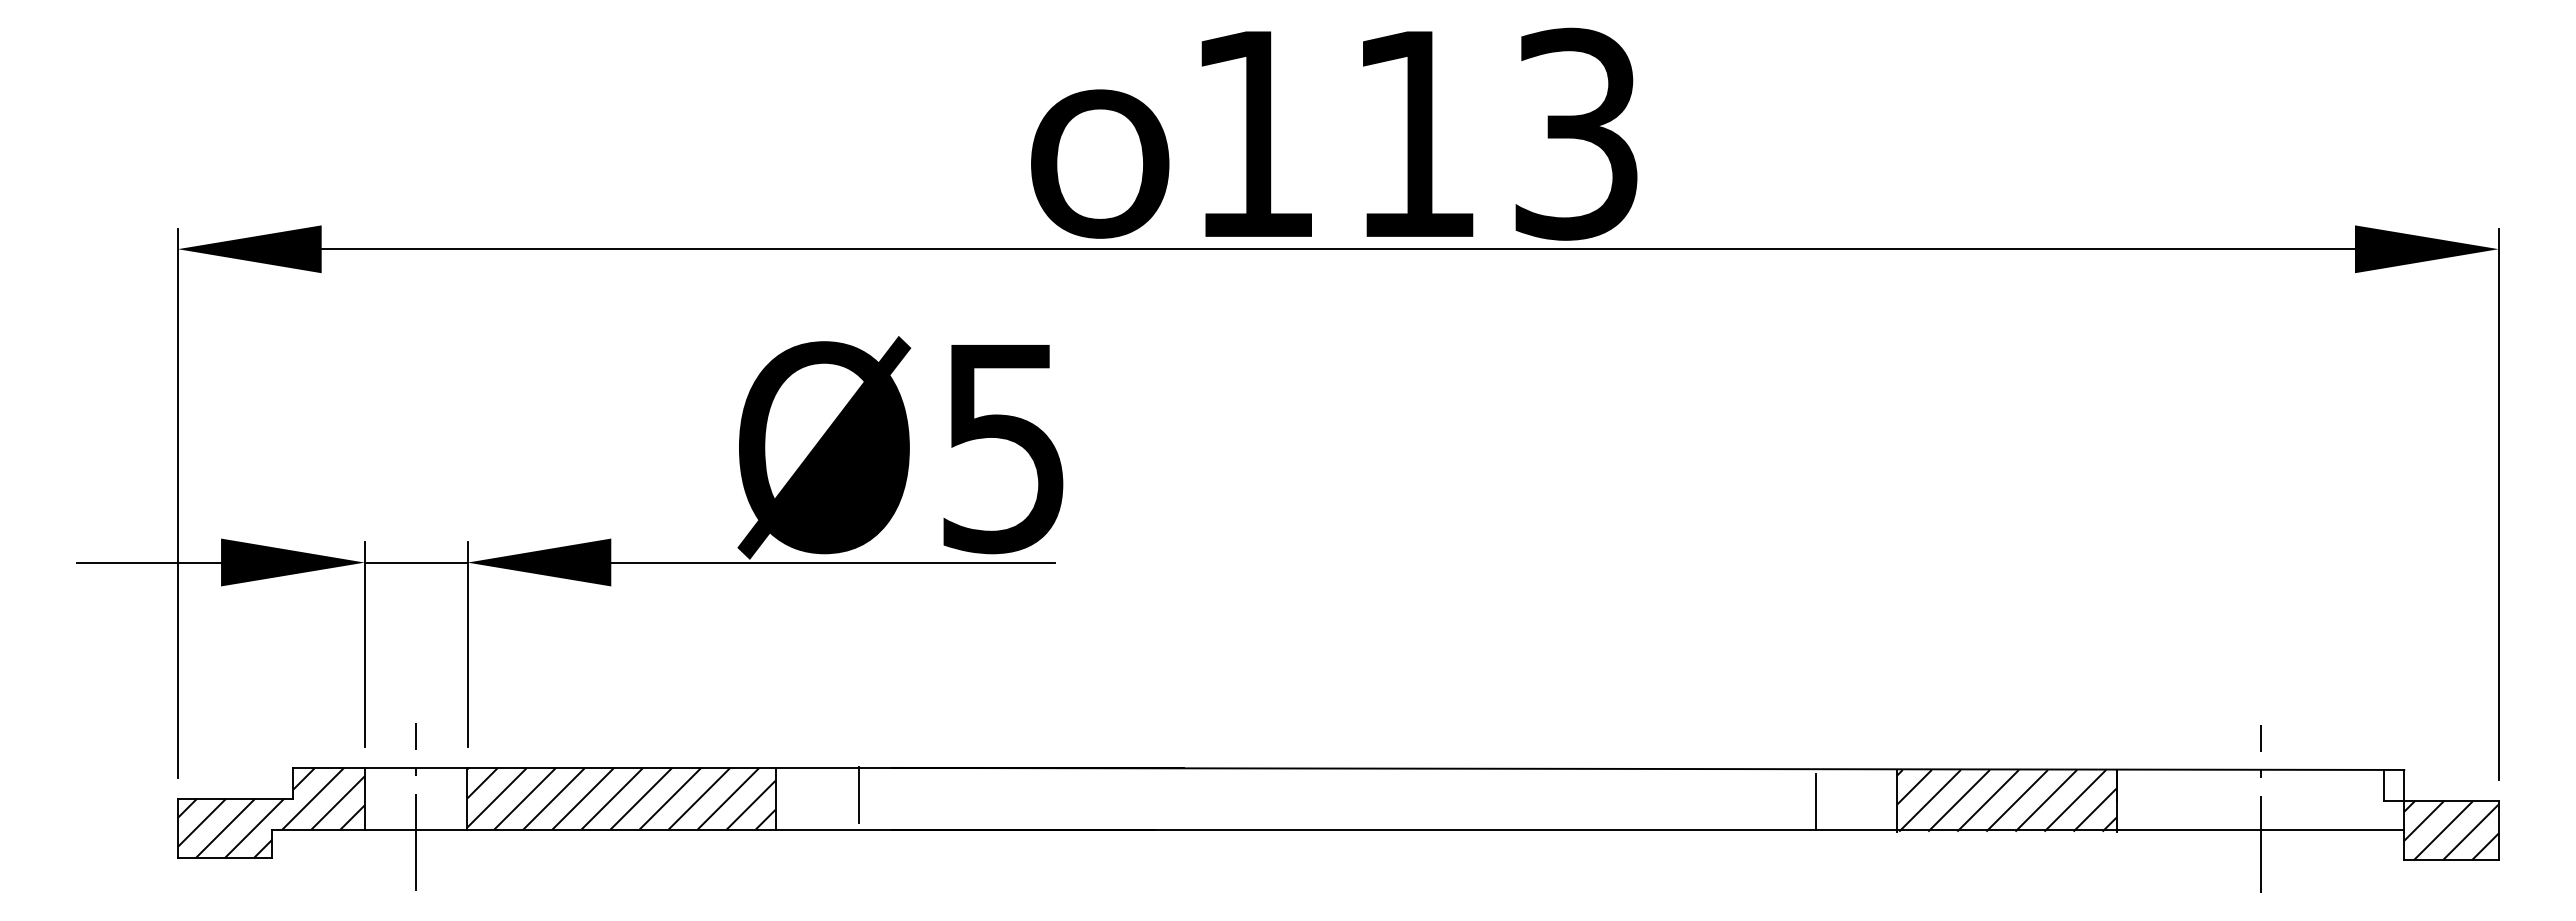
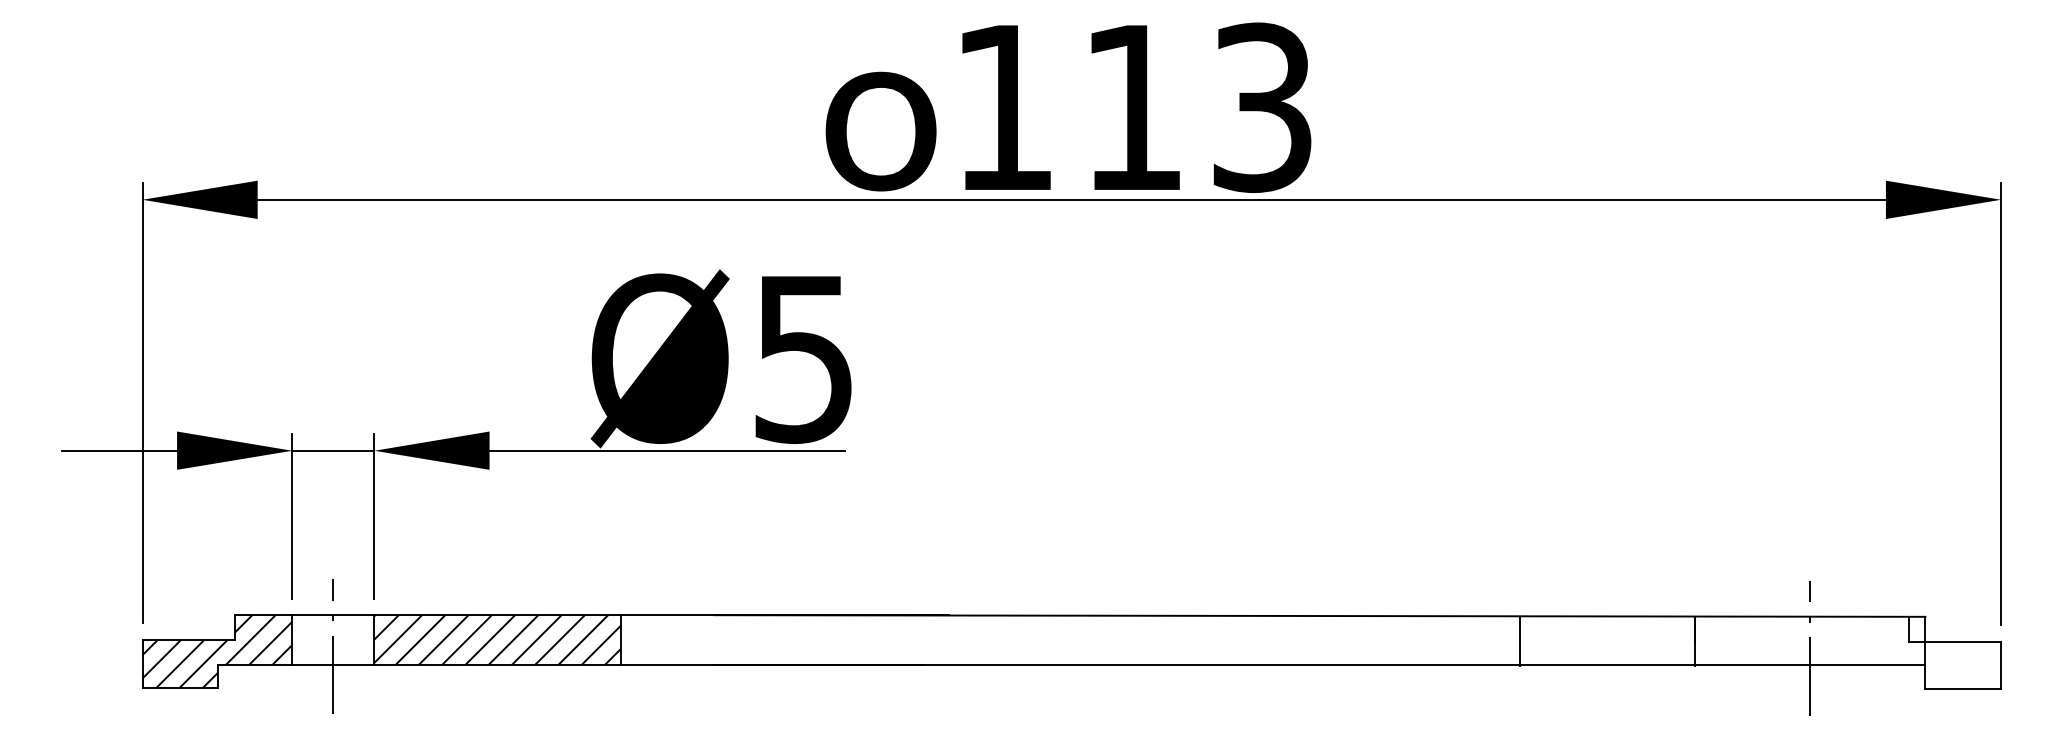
line: (858, 794) -> (687, 636), removed
hatch: (2006, 800) -> (1606, 641), removed
line: (1815, 802) -> (1453, 642), removed
hatch: (2451, 830) -> (1963, 665), removed

